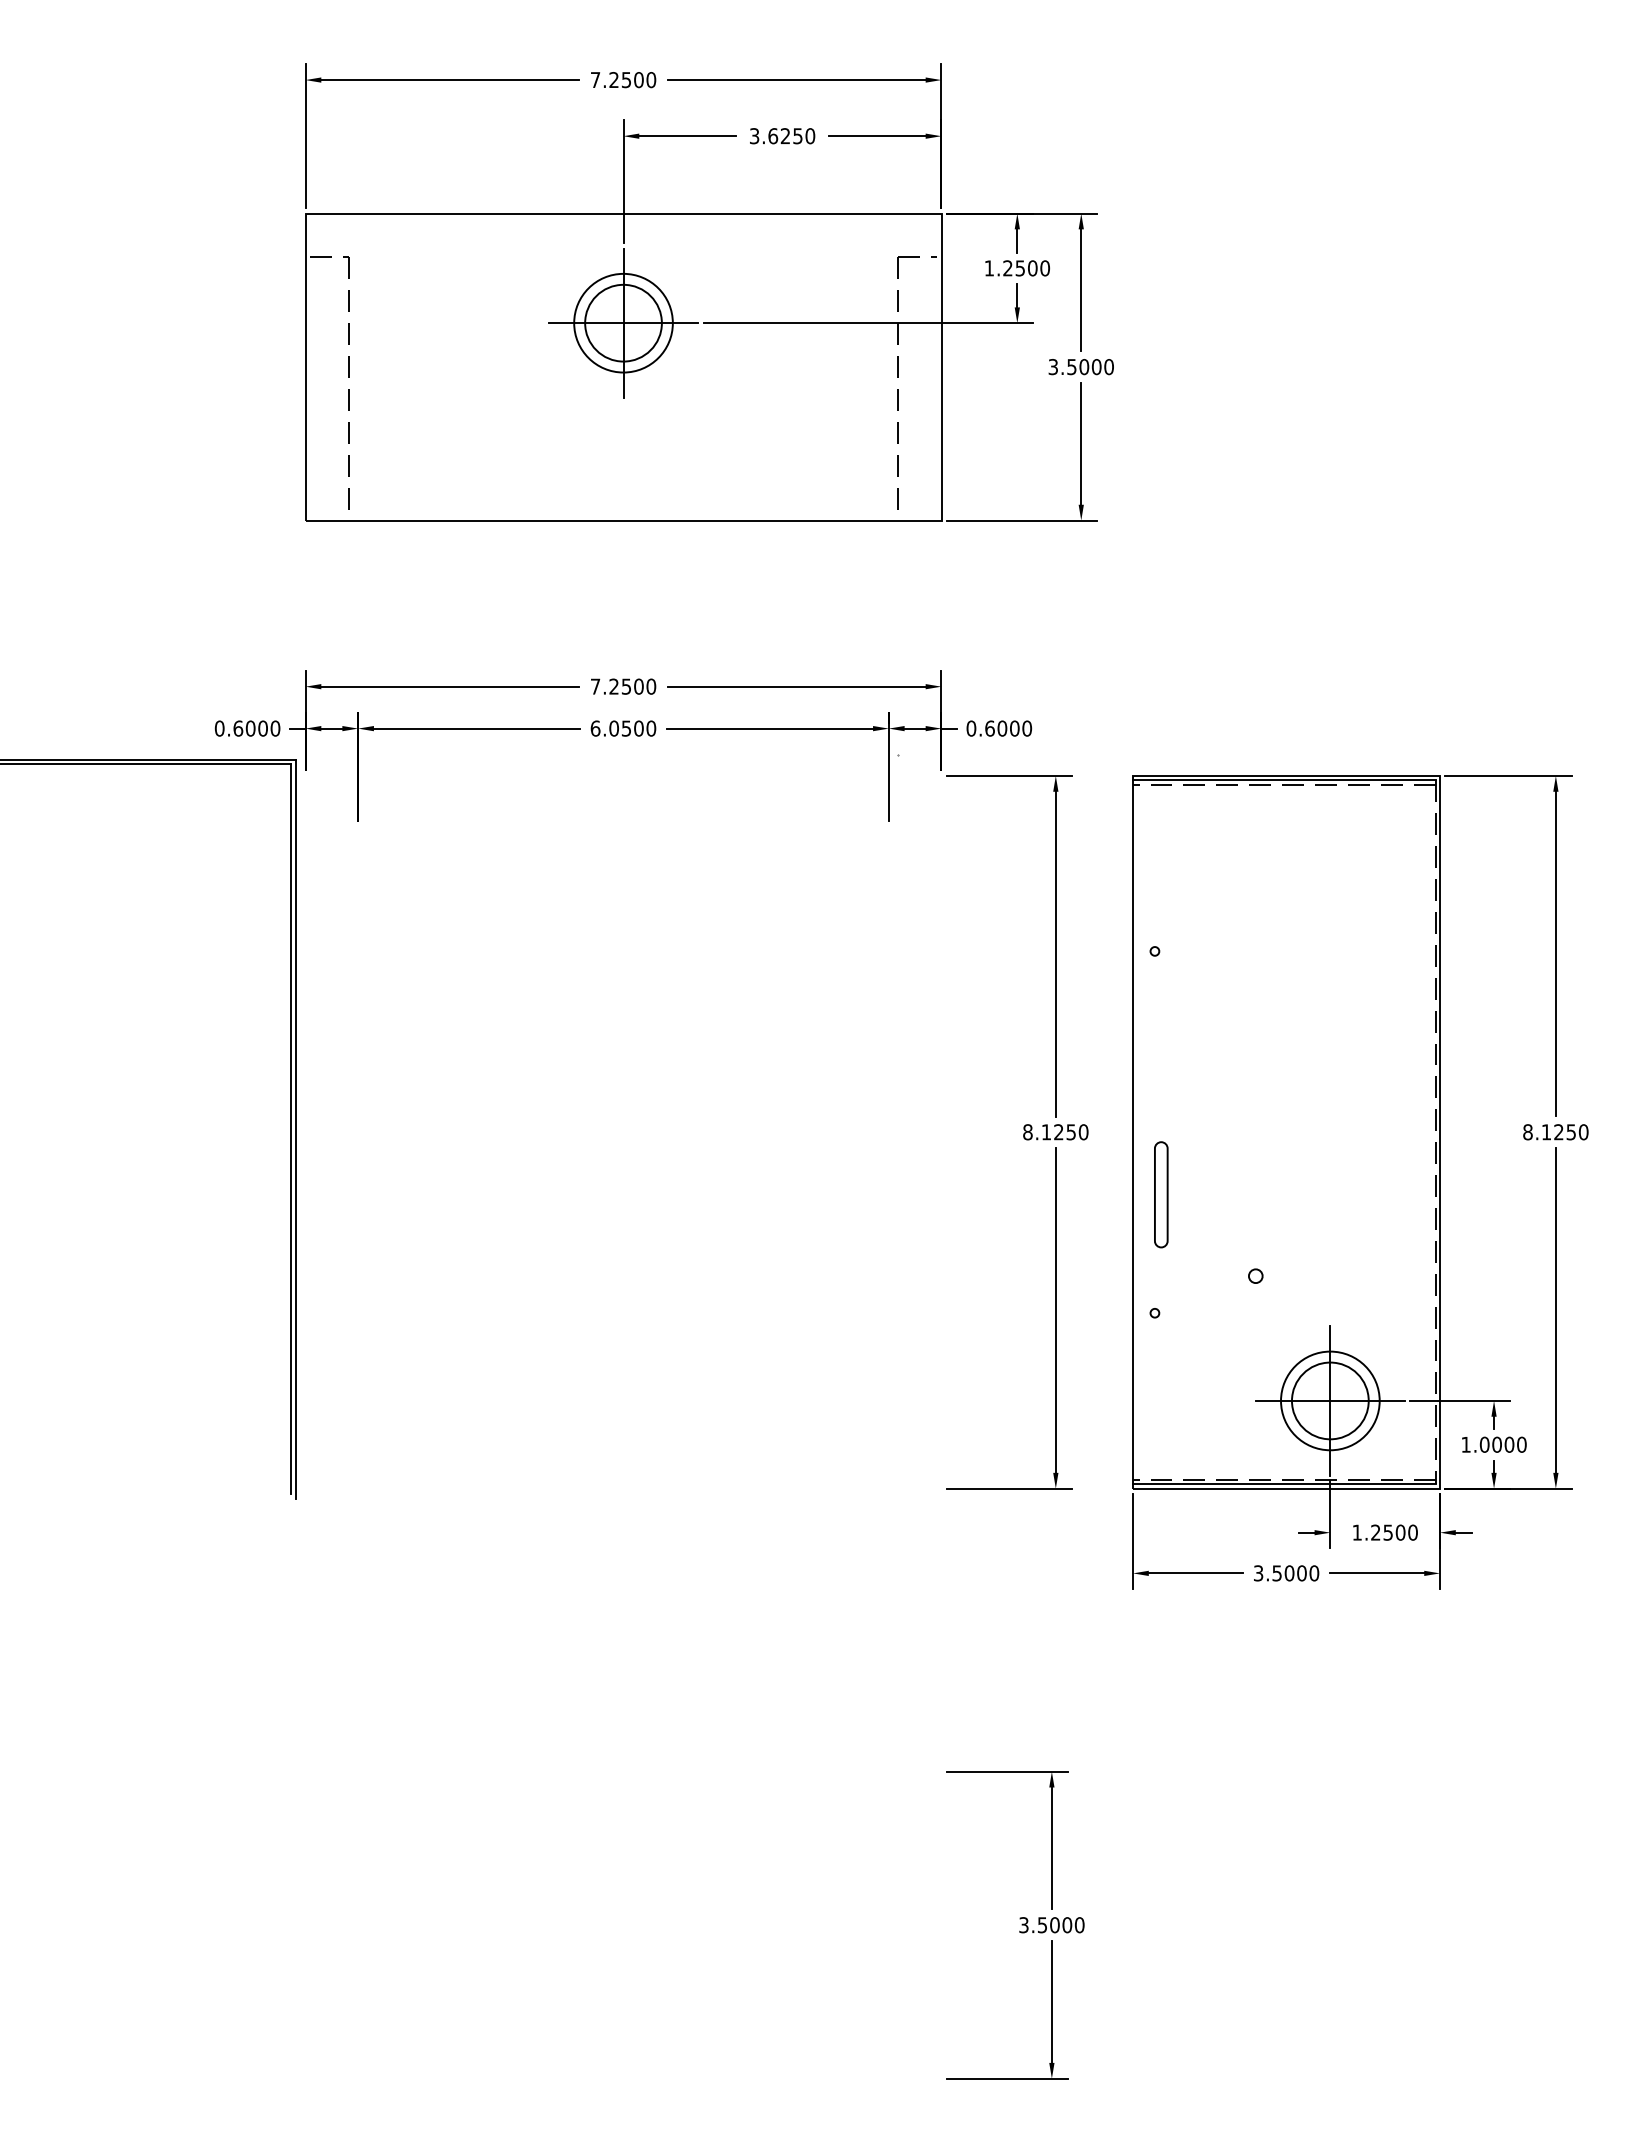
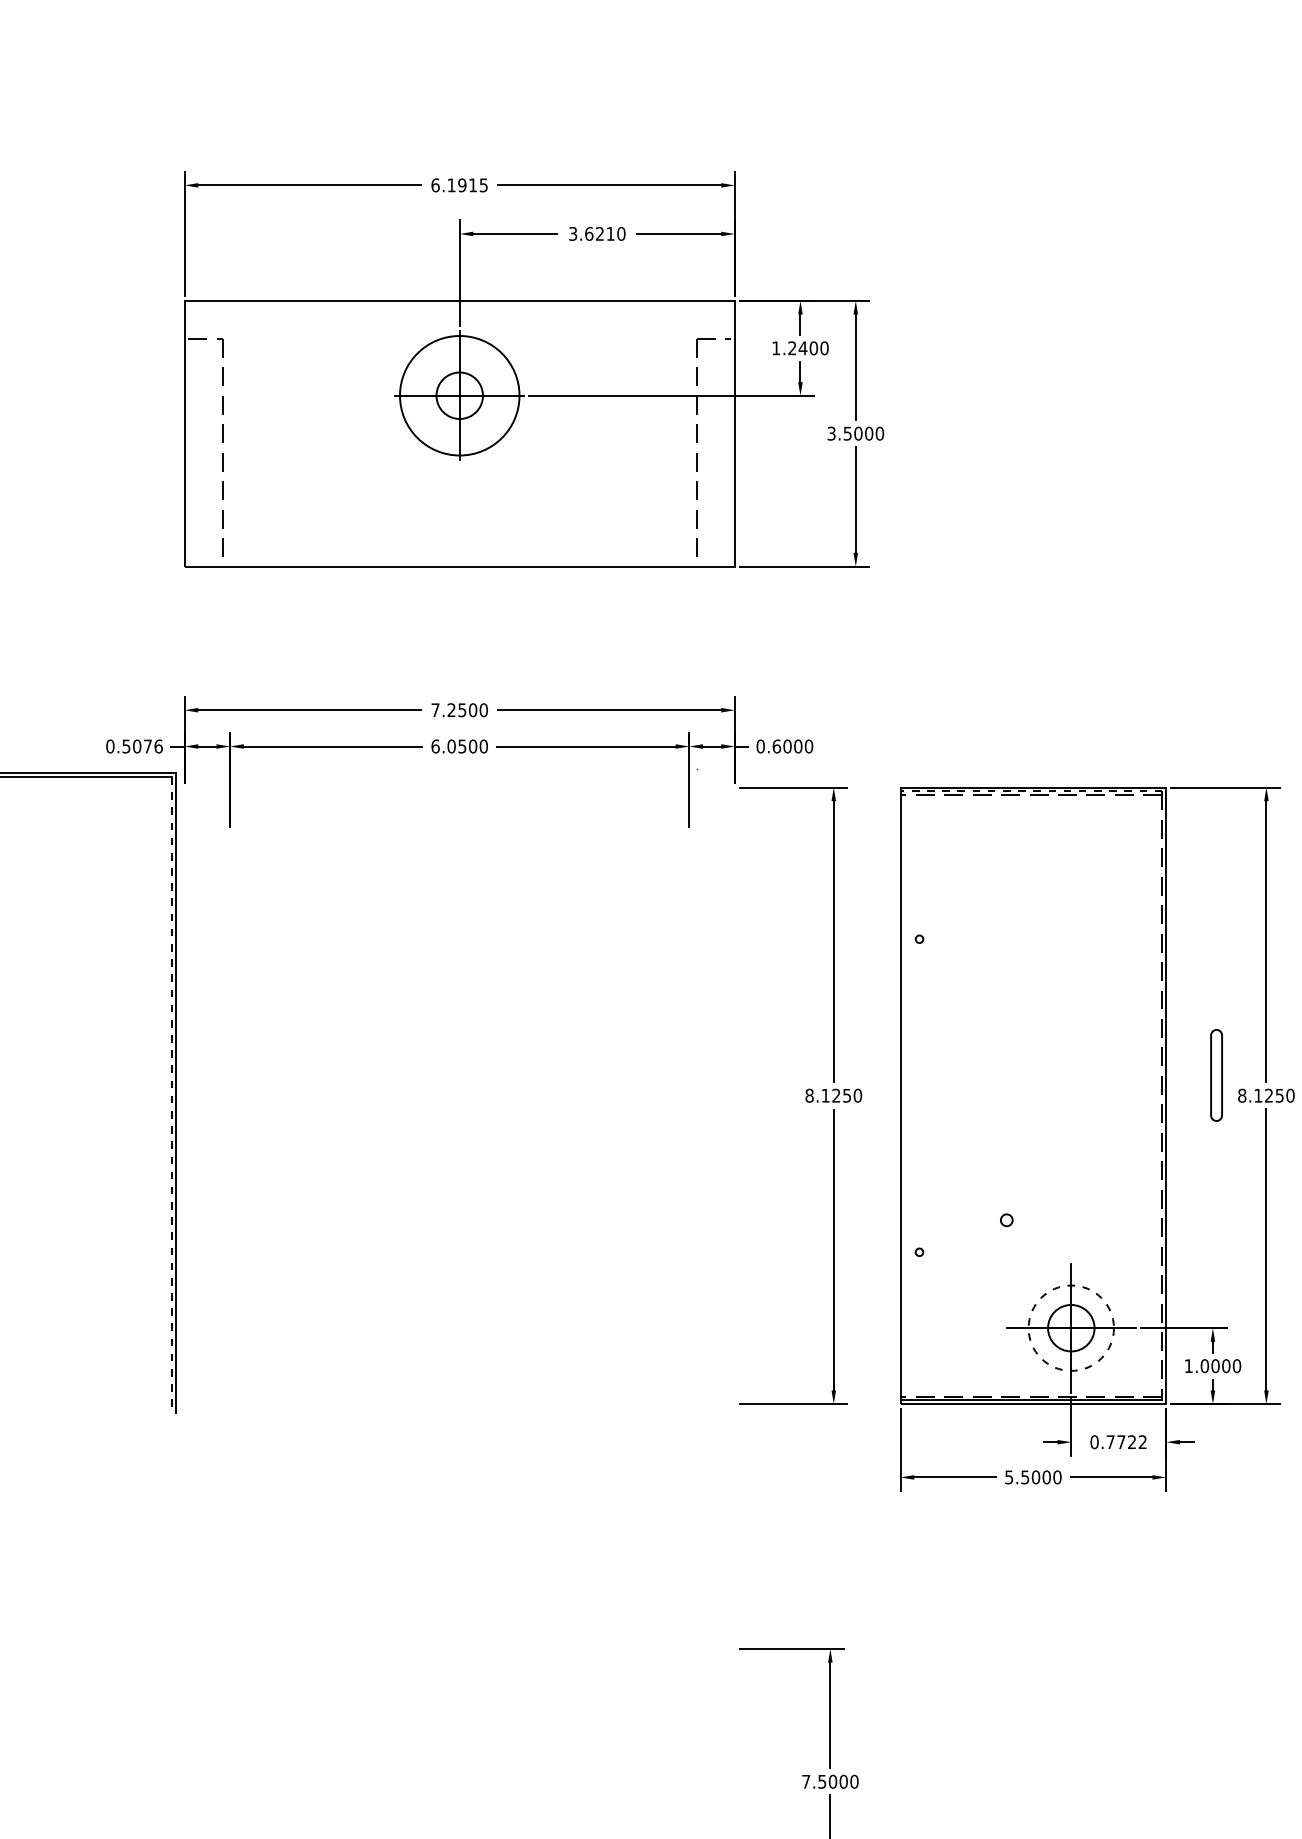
text: (623, 80) -> (459, 185), 7.2500 -> 6.1915
text: (797, 136) -> (610, 234), 3.6250 -> 3.6210
text: (1020, 268) -> (803, 348), 1.2500 -> 1.2400
circle: (623, 322) -> (459, 395), size x0.7
circle: (623, 322) -> (459, 395), size x1.4
text: (256, 728) -> (142, 746), 0.6000 -> 0.5076
line: (1283, 780) -> (1030, 791), solid -> dashed
line: (291, 1129) -> (172, 1093), solid -> dashed
part: (1161, 1194) -> (1216, 1075), moved
circle: (1329, 1400) -> (1070, 1327), size x0.7
circle: (1330, 1400) -> (1071, 1327), solid -> dashed
text: (1384, 1532) -> (1118, 1442), 1.2500 -> 0.7722
text: (1258, 1572) -> (1009, 1476), 3.5000 -> 5.5000
text: (1023, 1925) -> (805, 1782), 3.5000 -> 7.5000

